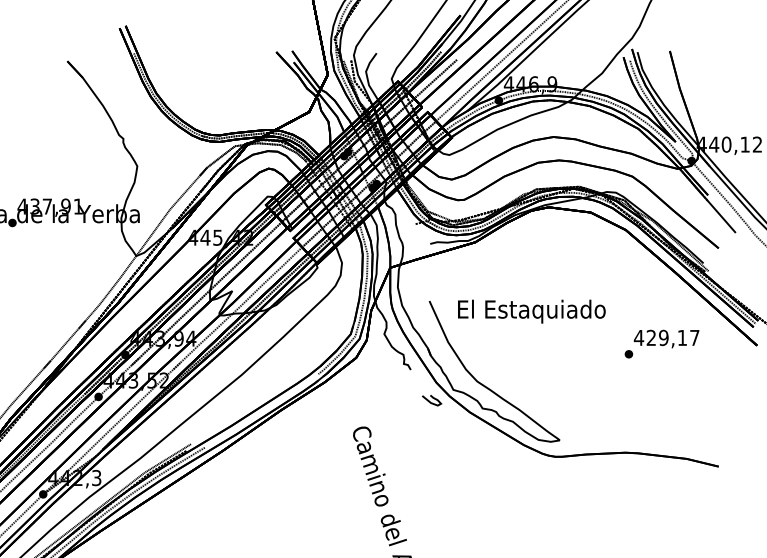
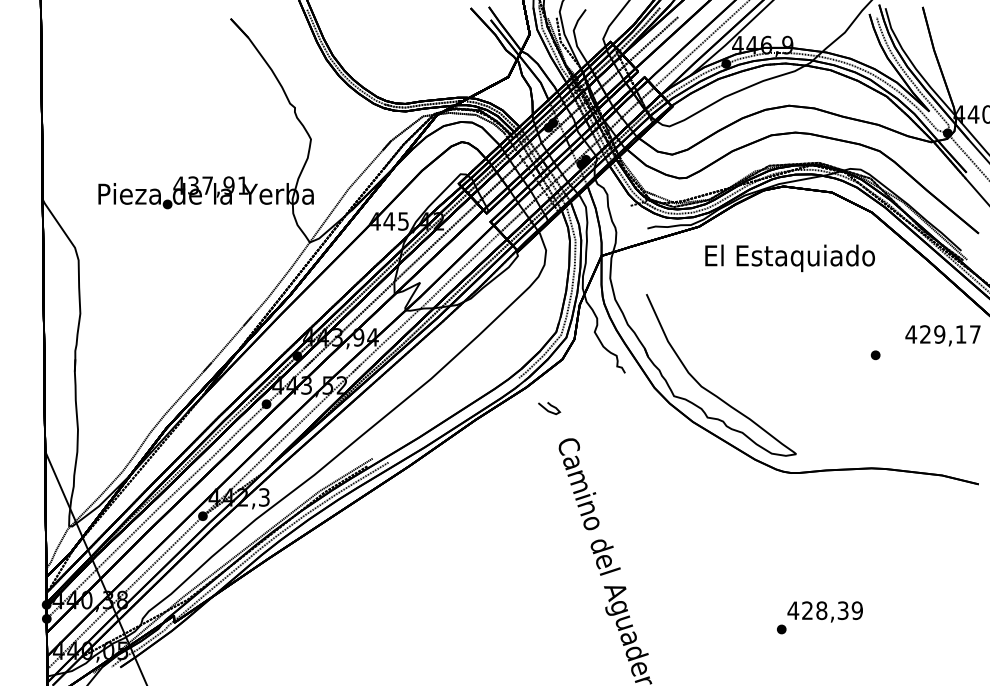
text: (531, 311) -> (789, 258), moved
text: (666, 338) -> (942, 335), moved
curve: (432, 402) -> (549, 410), moved

